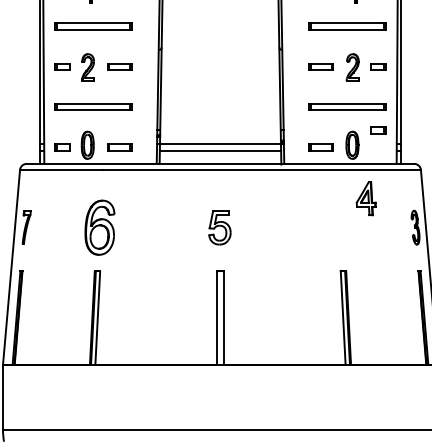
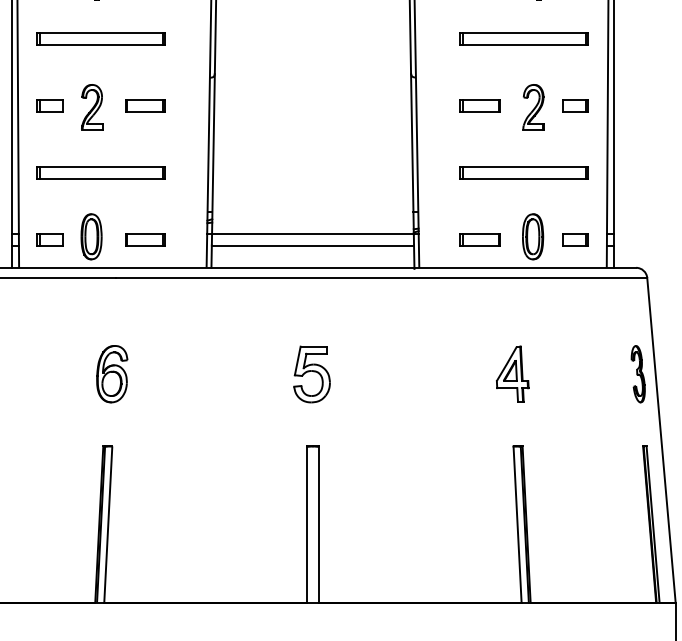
part: (378, 130) -> (576, 240), moved
part: (365, 198) -> (511, 373), moved
part: (100, 227) -> (112, 373), size x0.62

